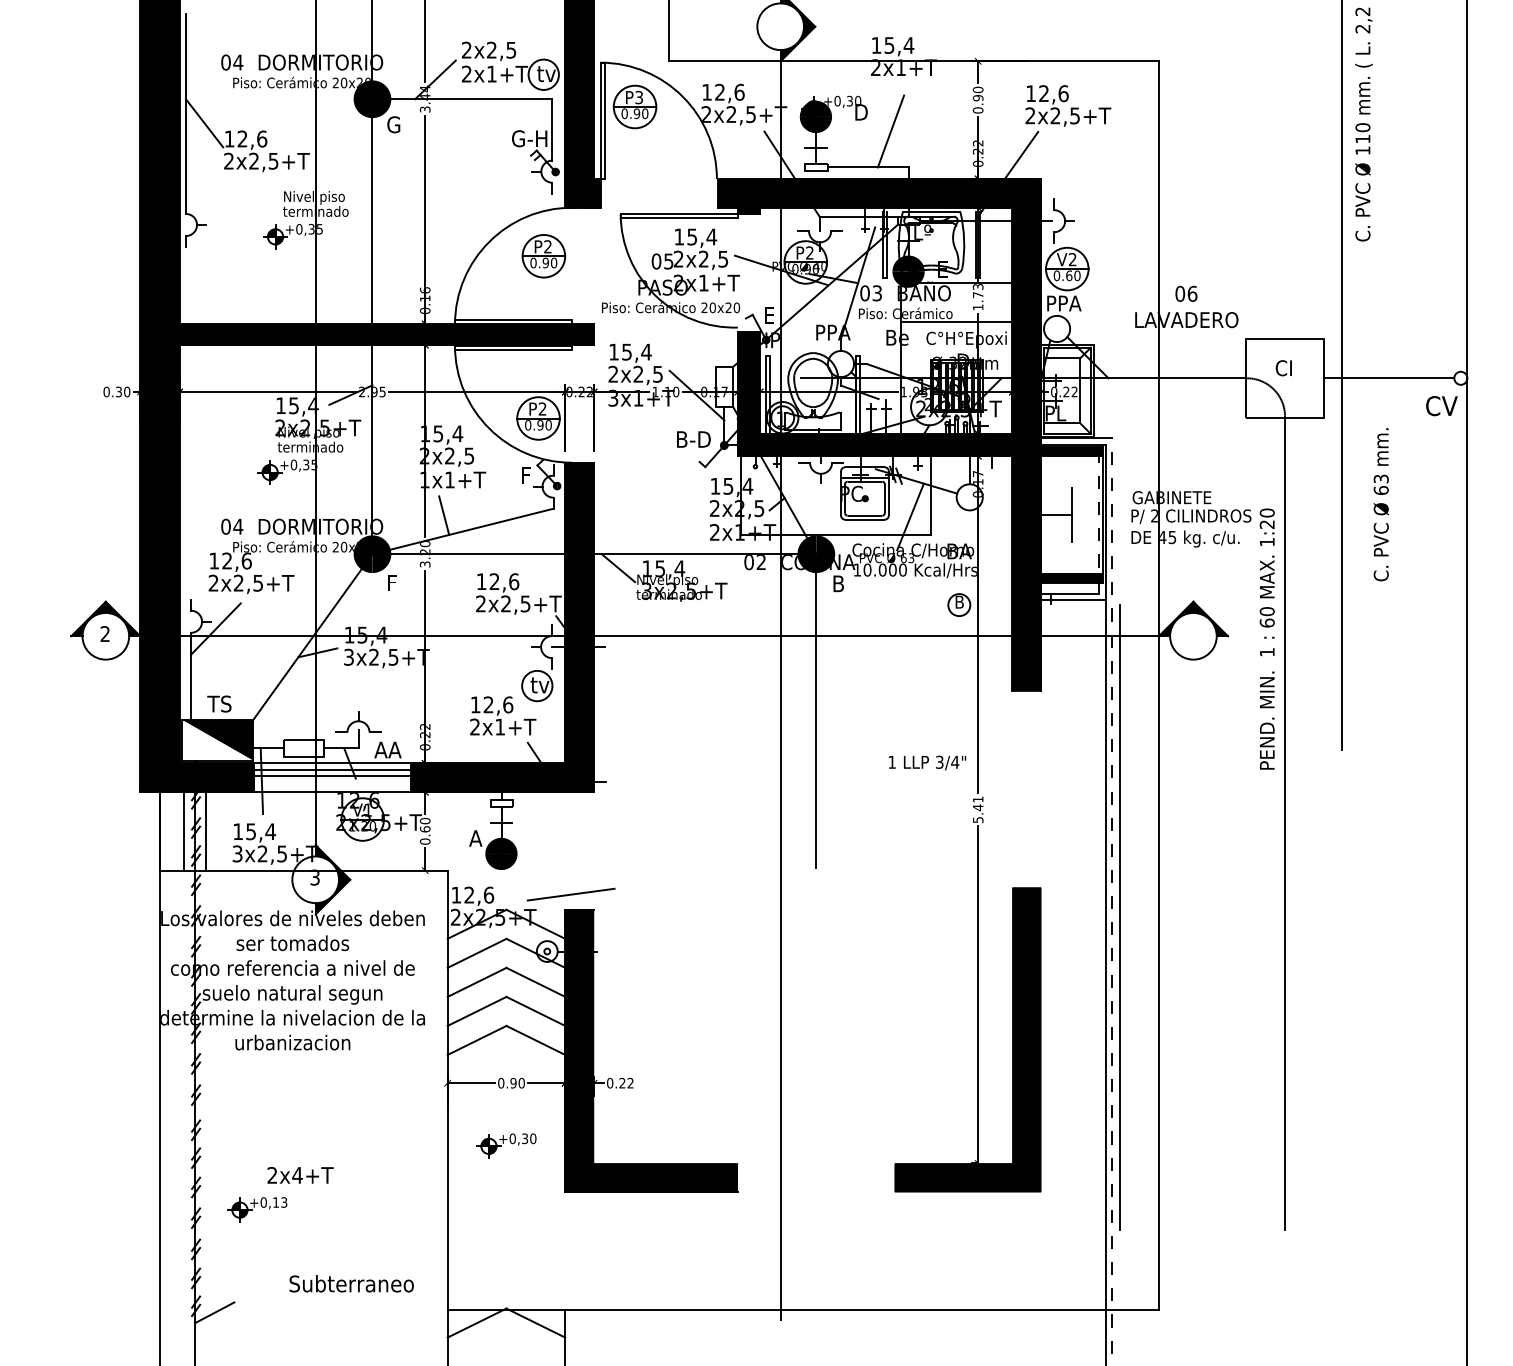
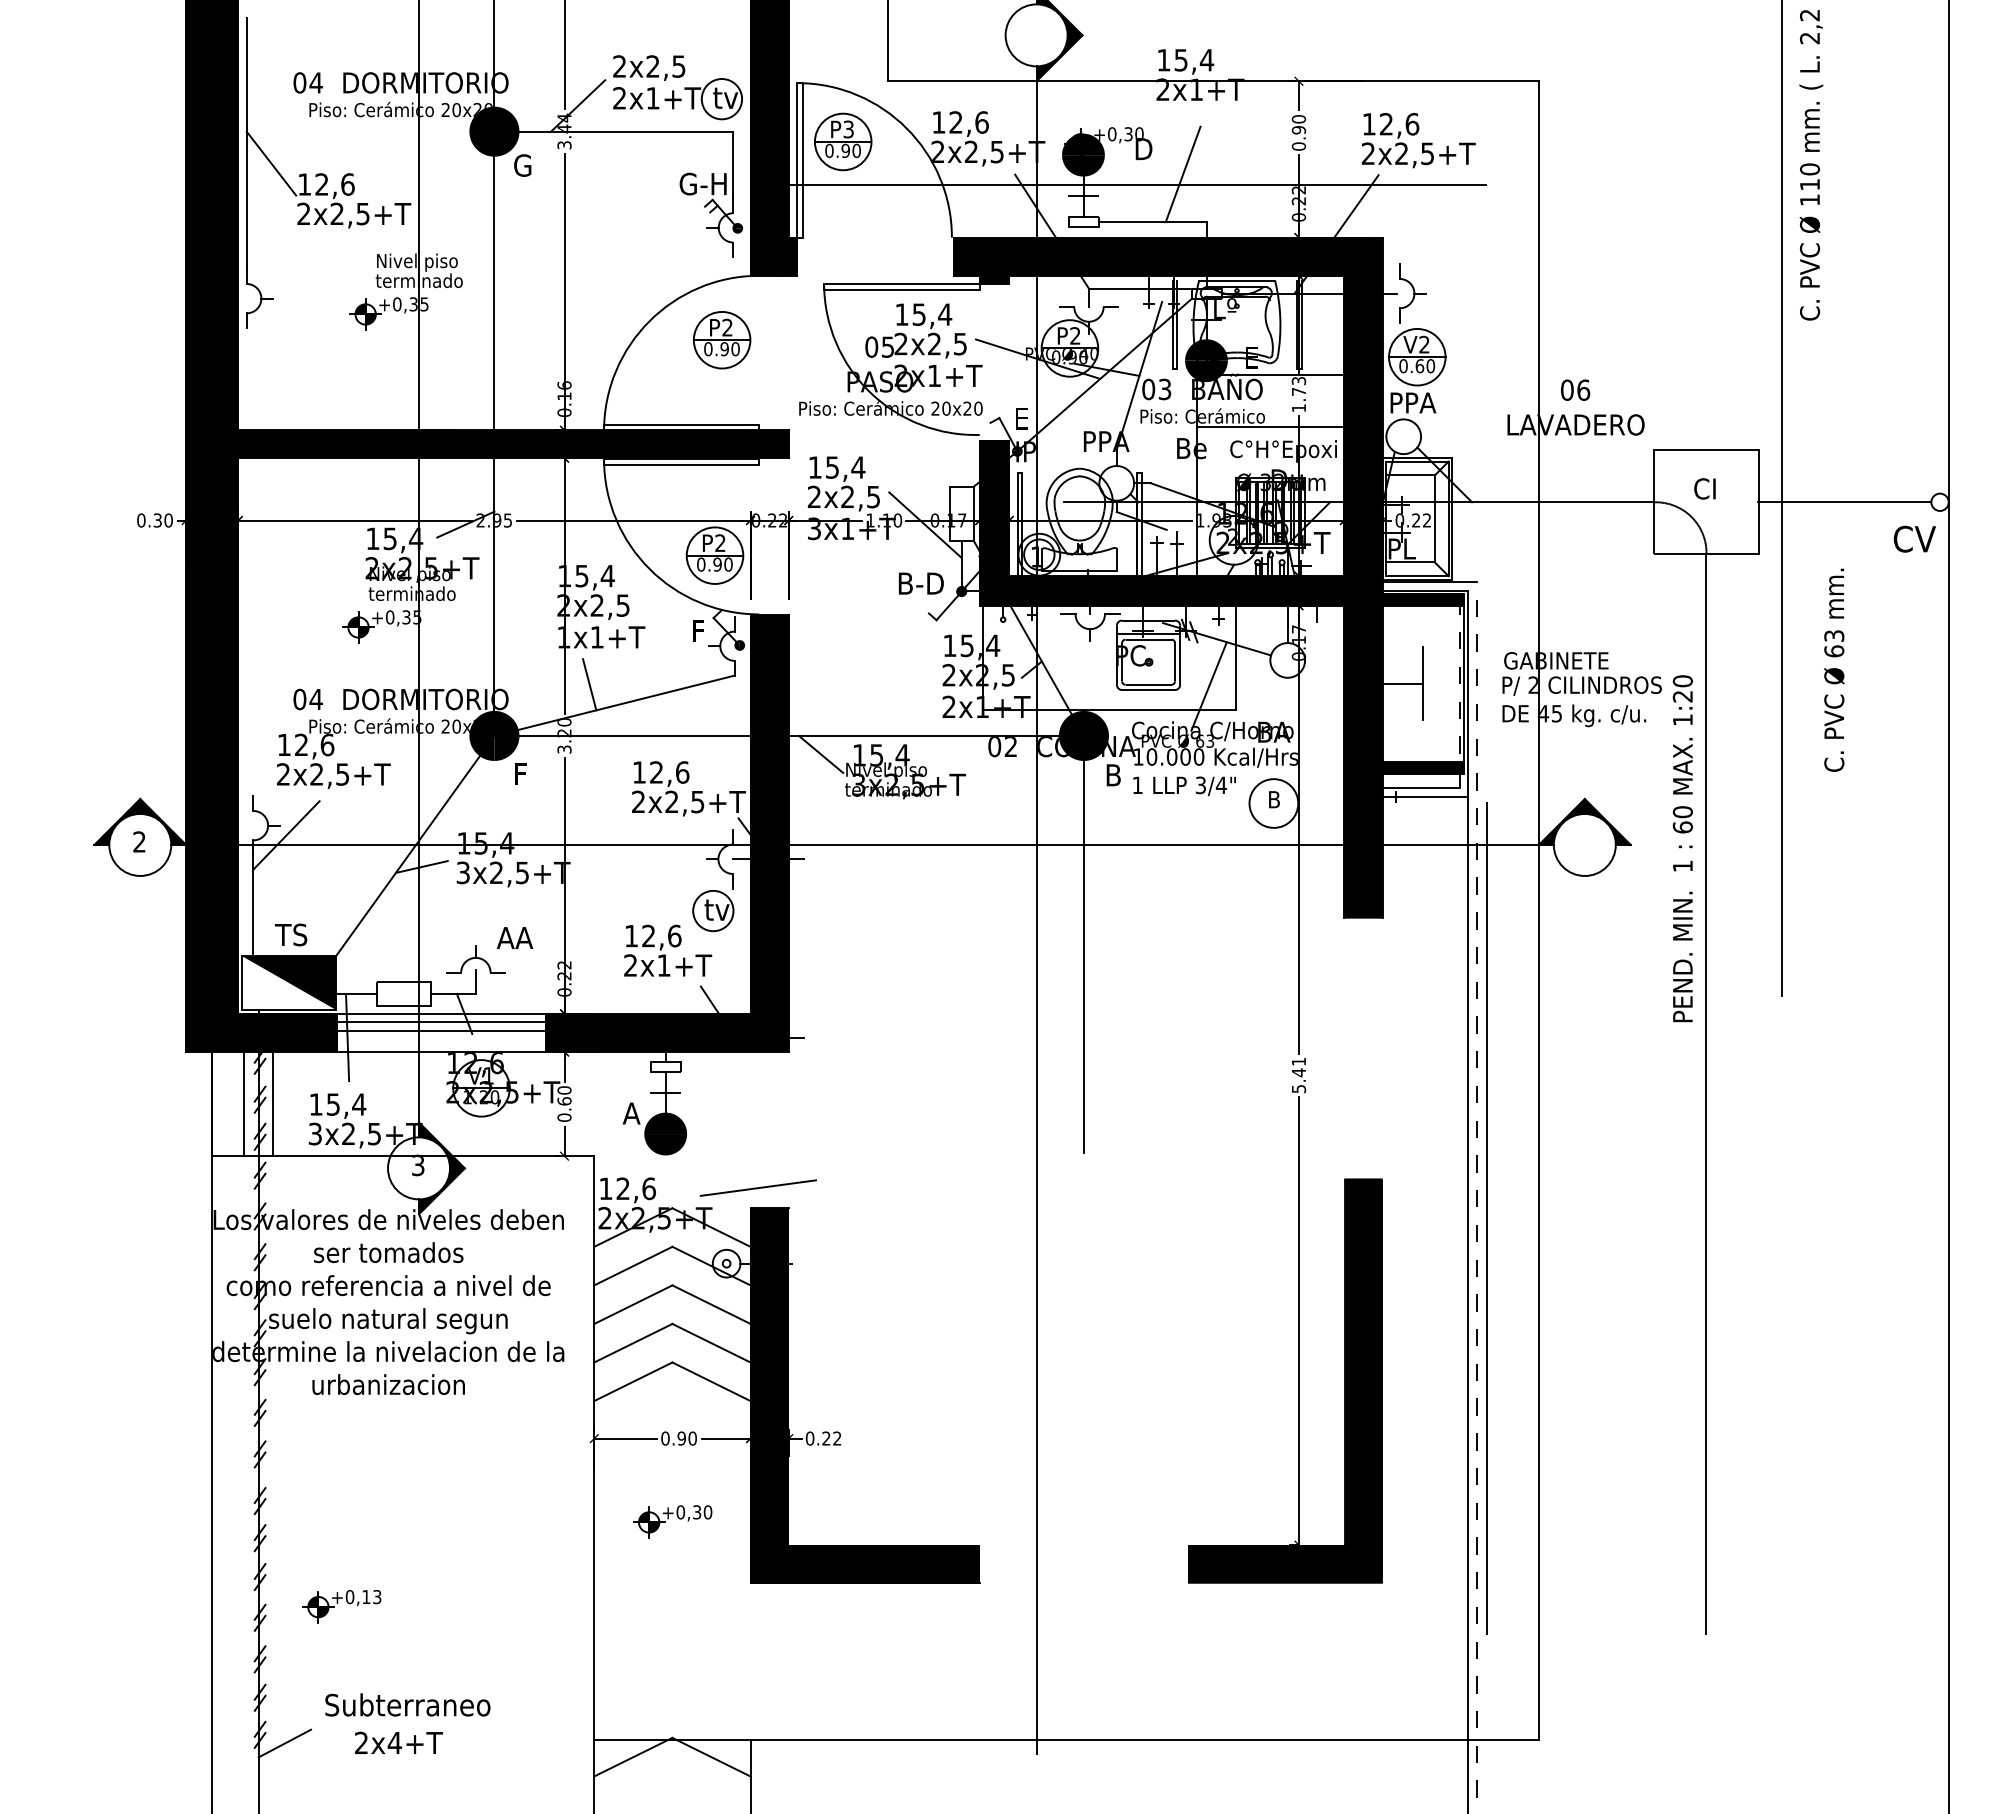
line: (856, 139) -> (1137, 185), added
circle: (959, 605) -> (1273, 803), size x1.67
text: (388, 749) -> (515, 937), moved
text: (927, 763) -> (1184, 786), moved
text: (300, 1175) -> (398, 1742), moved
text: (351, 1283) -> (407, 1704), moved

